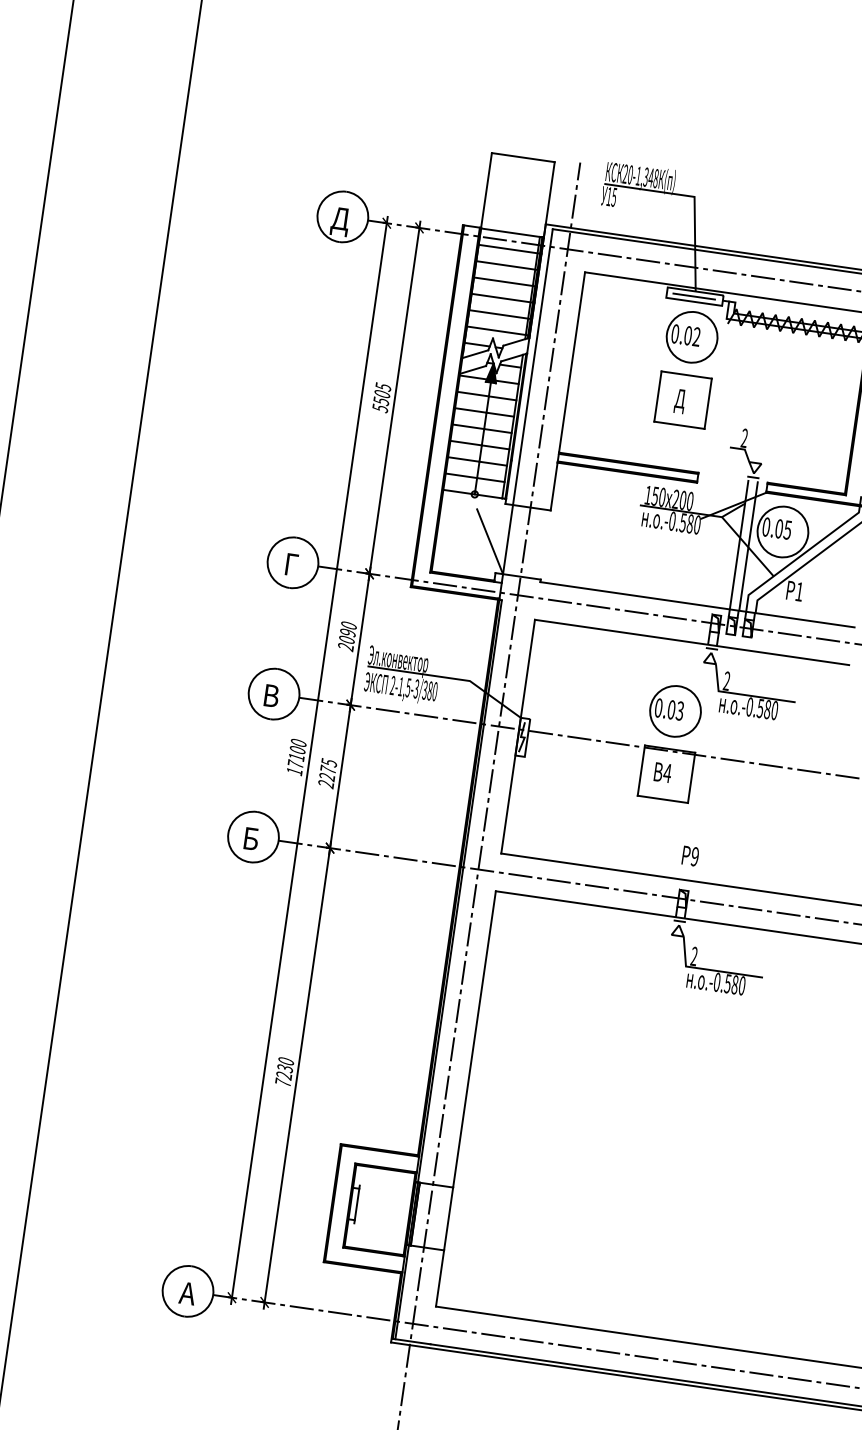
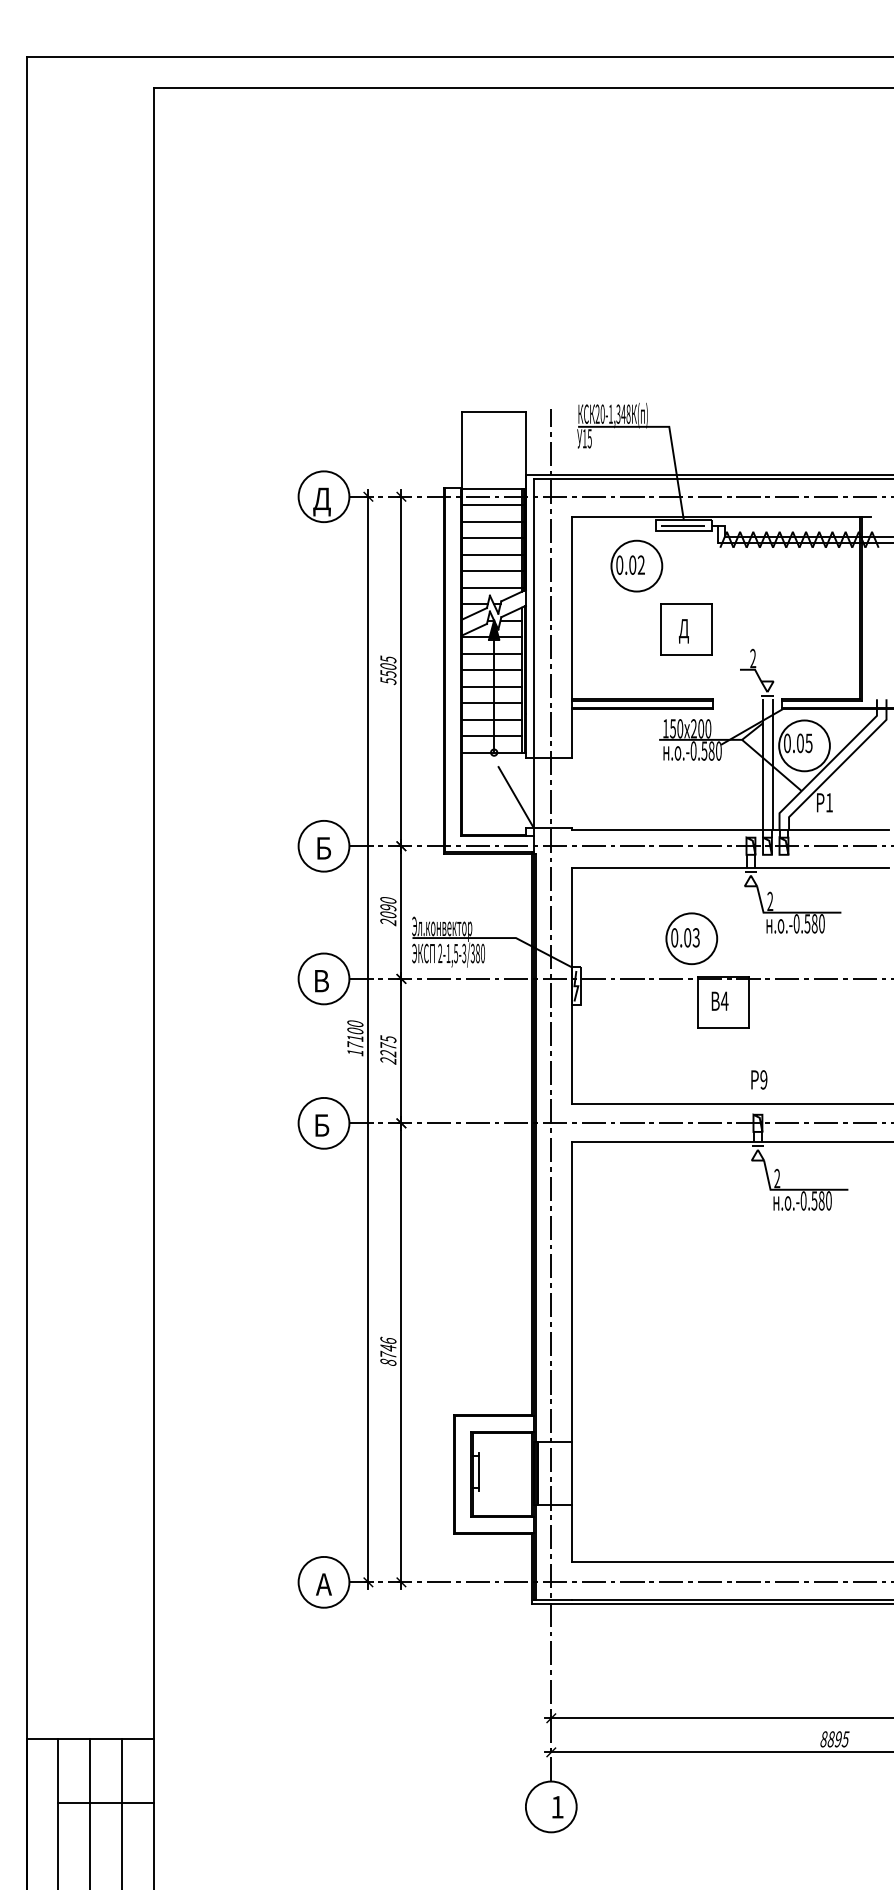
part: (691, 336) -> (636, 565), moved
text: (293, 565) -> (324, 848), Г -> Б
part: (675, 711) -> (691, 938), moved
text: (284, 1071) -> (388, 1350), 7230 -> 8746

